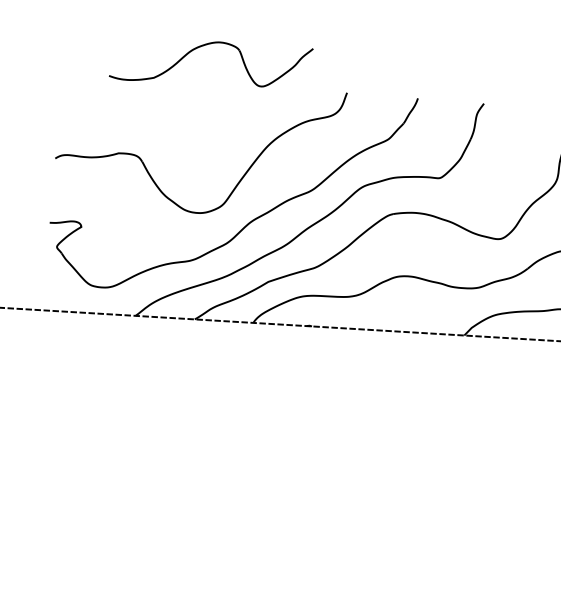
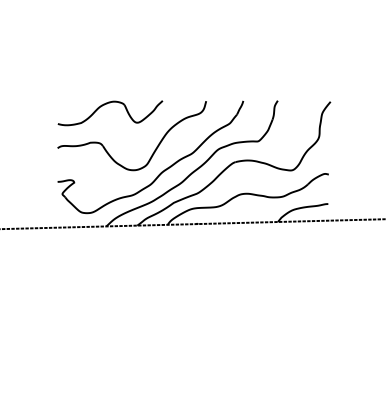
part: (207, 46) -> (107, 104), moved

